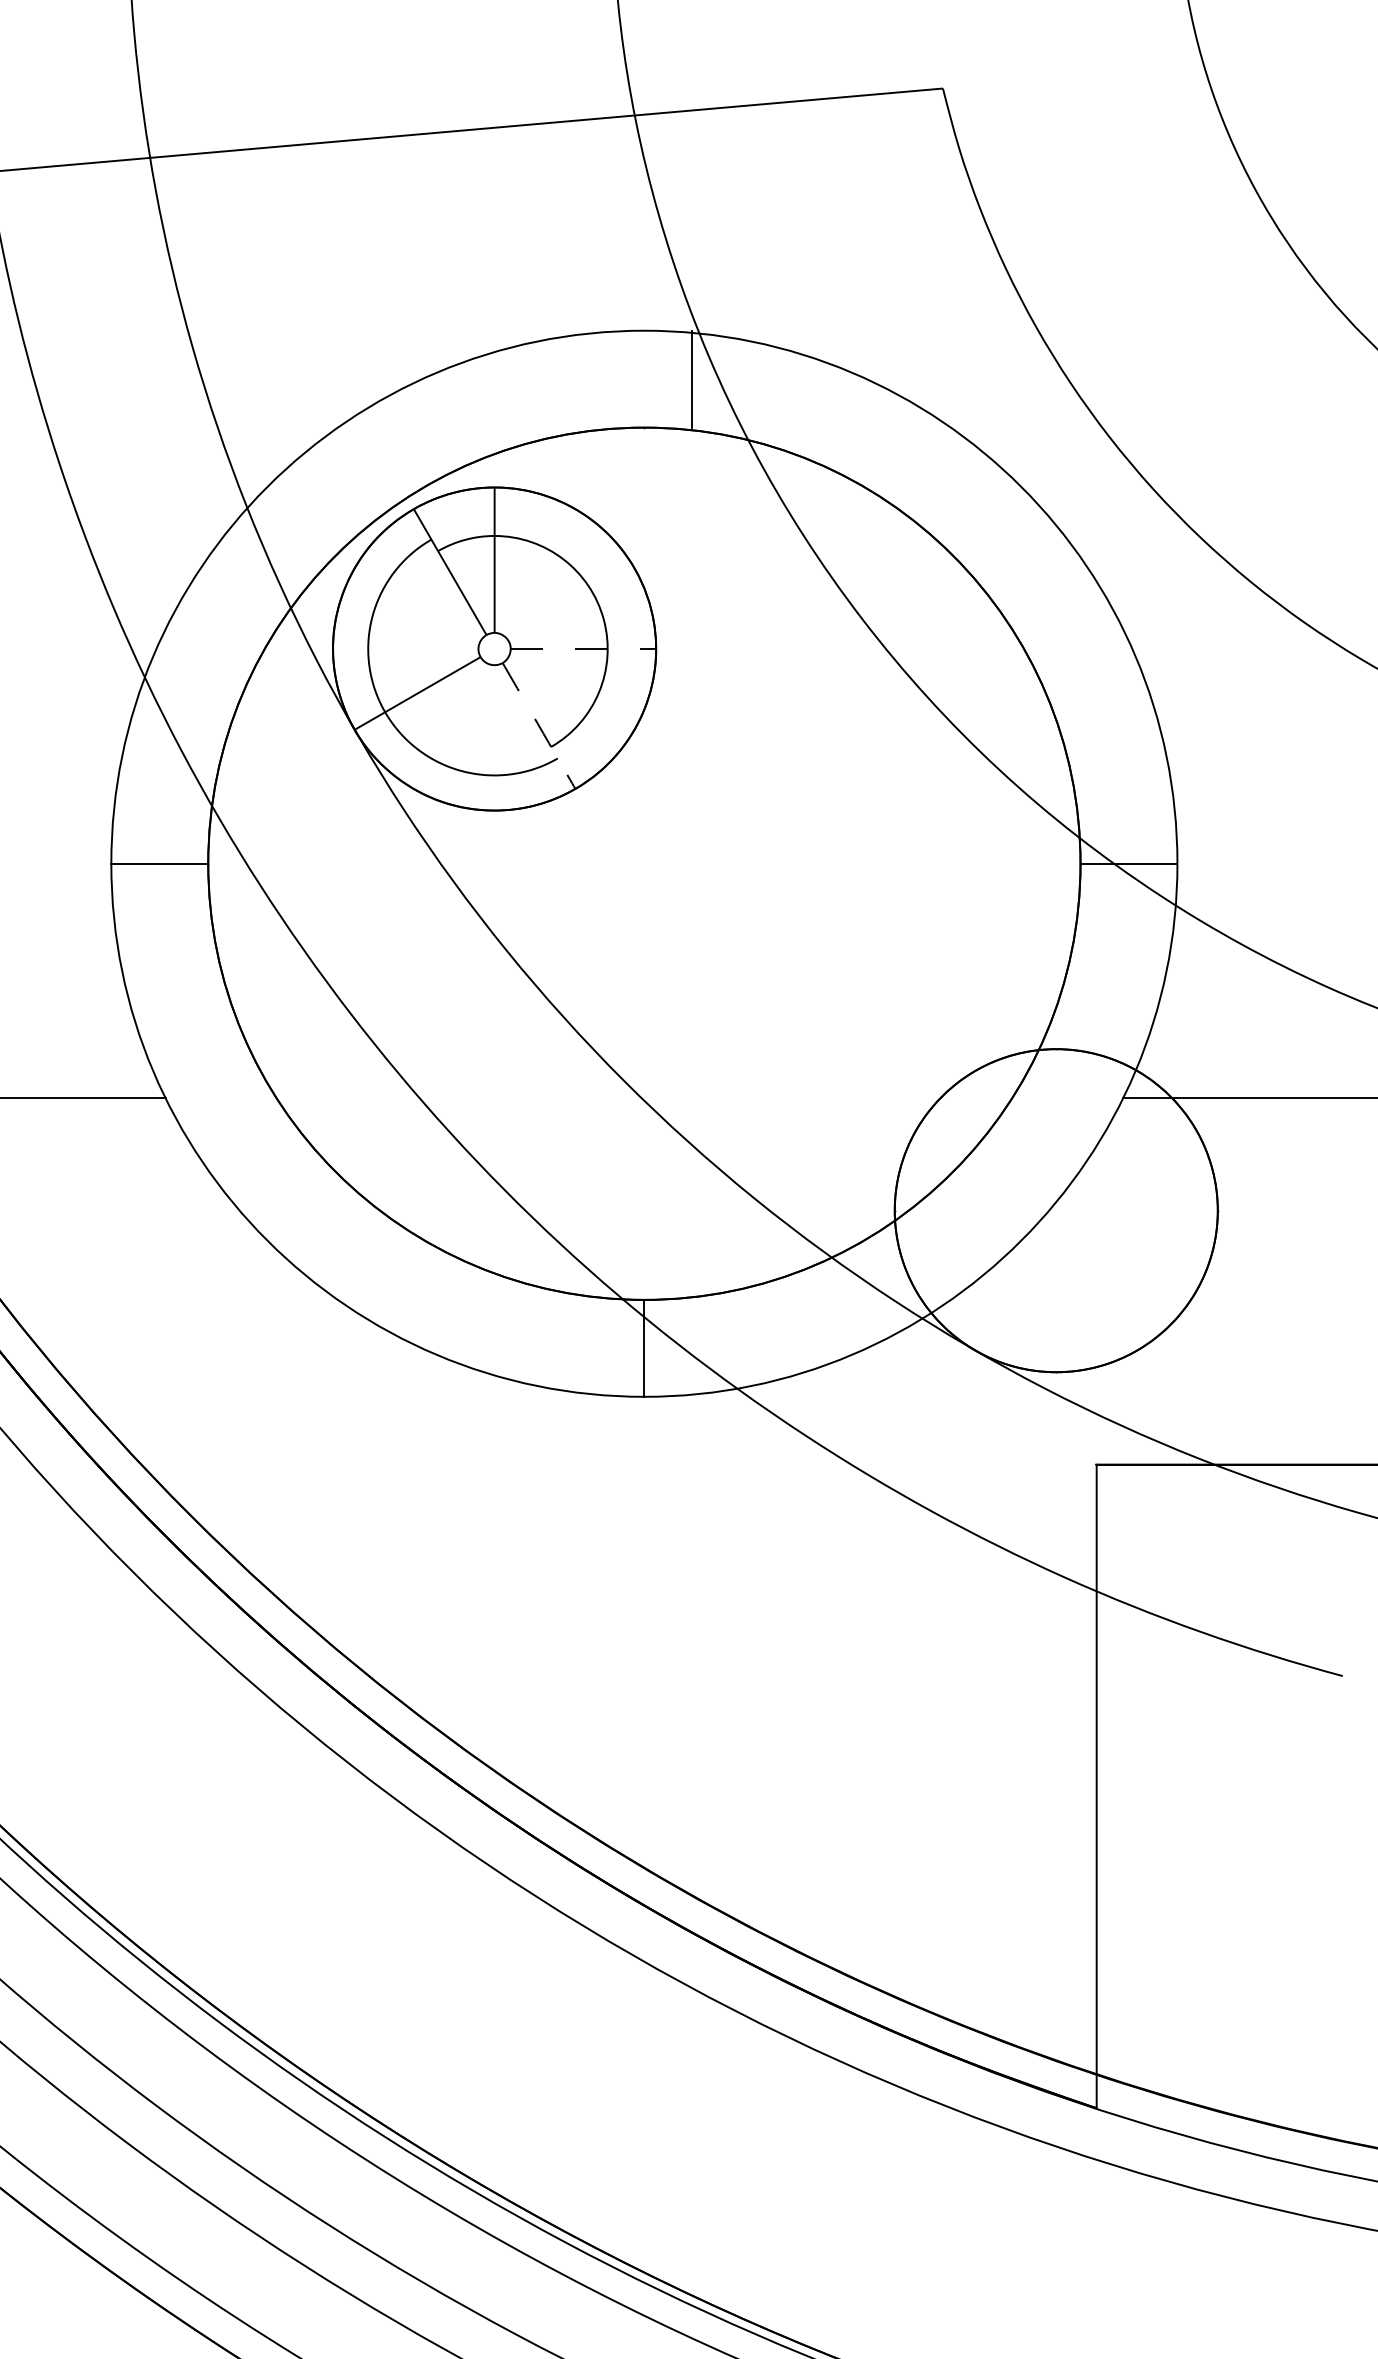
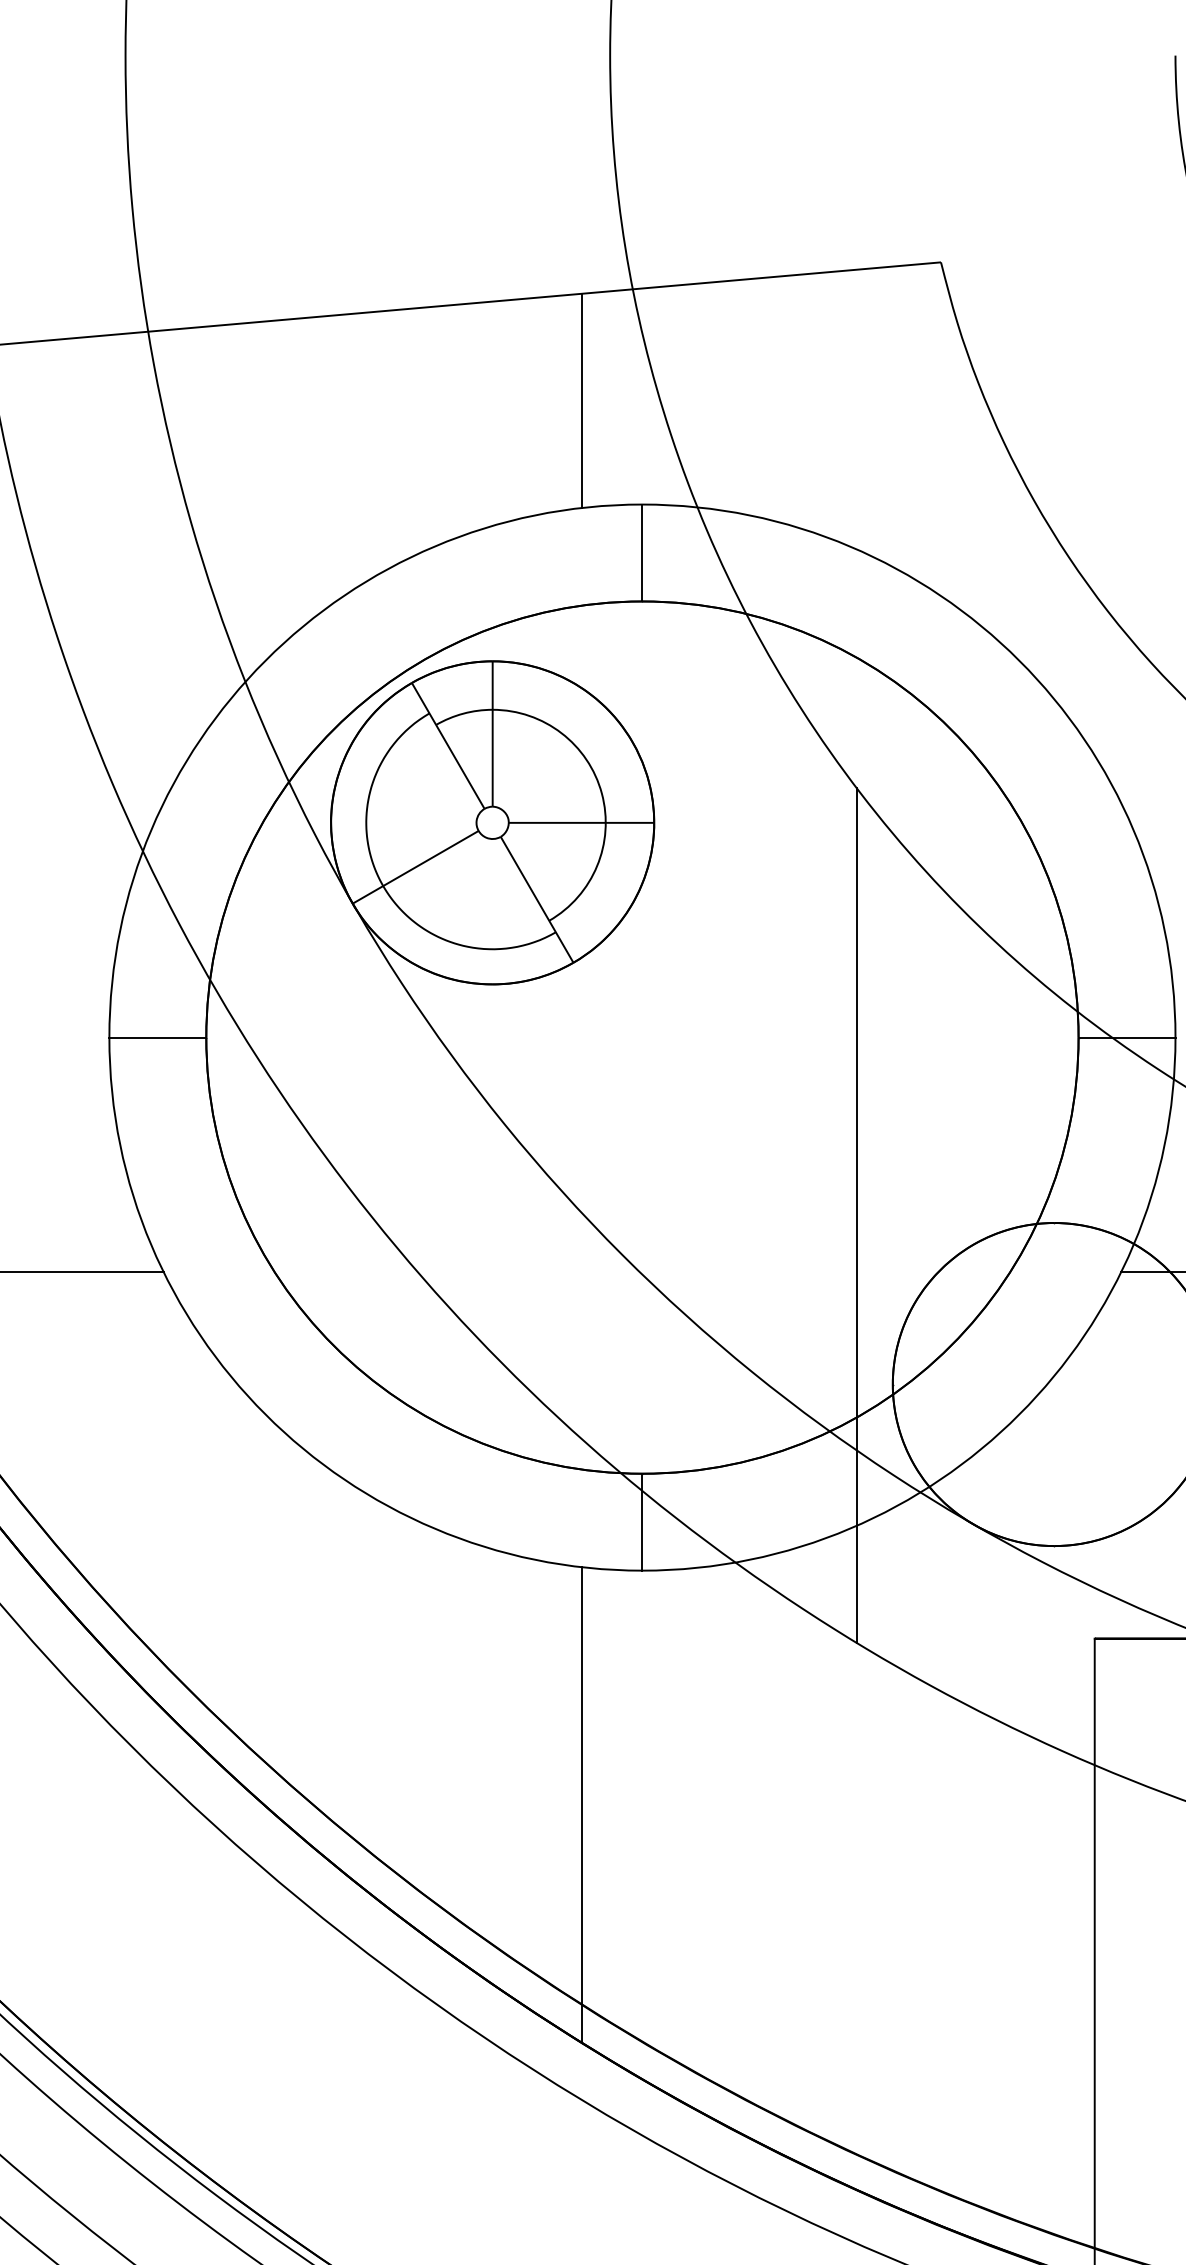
line: (583, 226) -> (581, 400), added
line: (692, 378) -> (642, 552), moved
arc: (588, 649) -> (586, 823), dashed -> solid
arc: (541, 729) -> (539, 903), dashed -> solid
line: (858, 1041) -> (856, 1215), added
line: (583, 1630) -> (581, 1804), added

